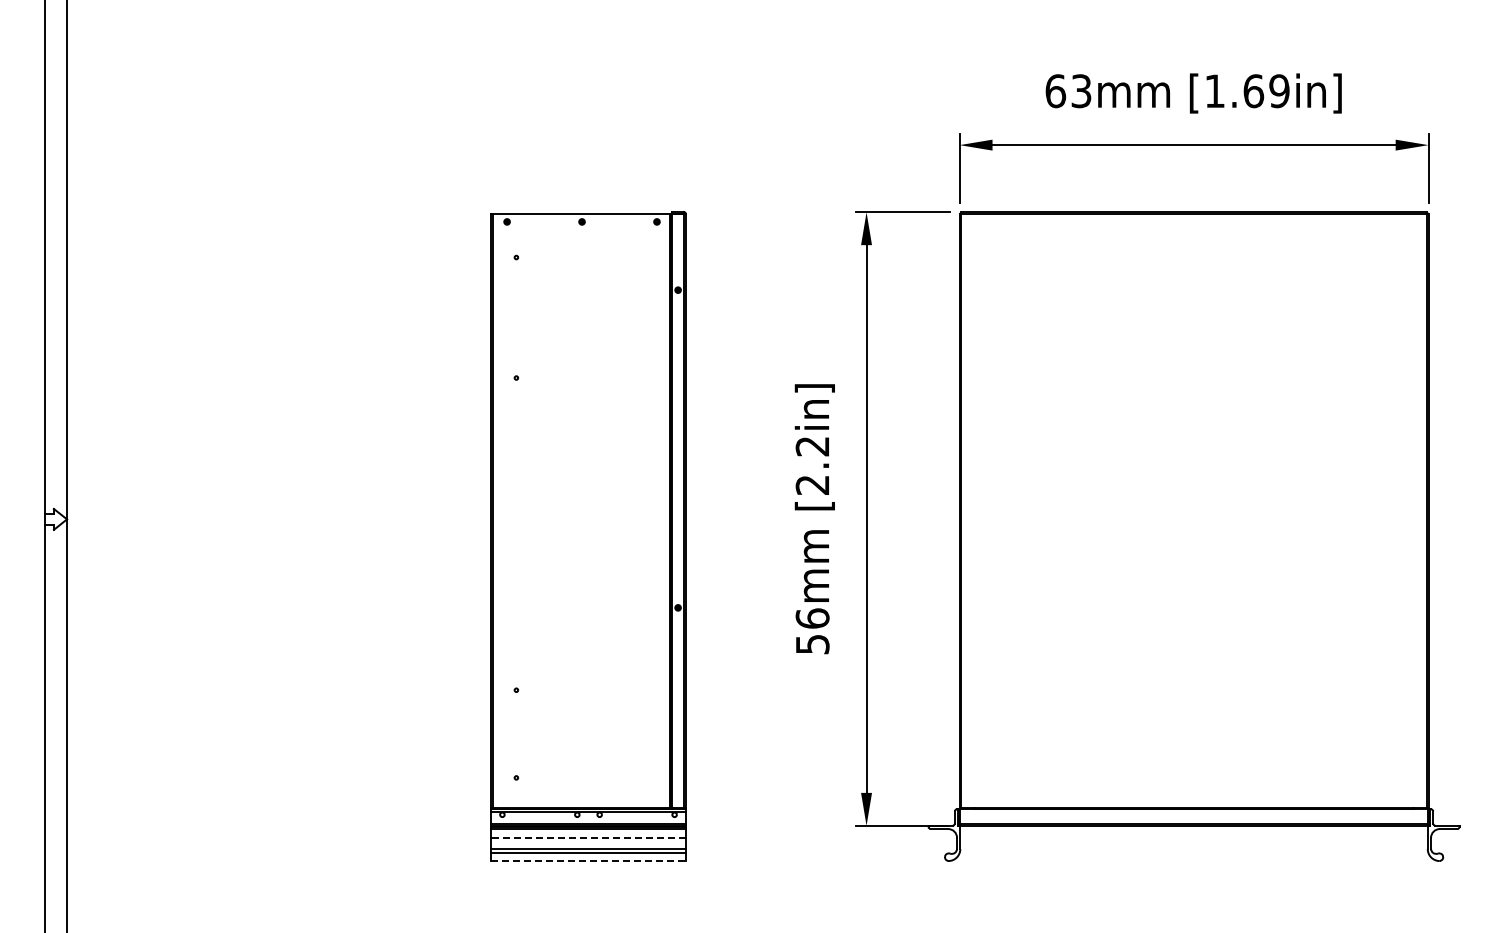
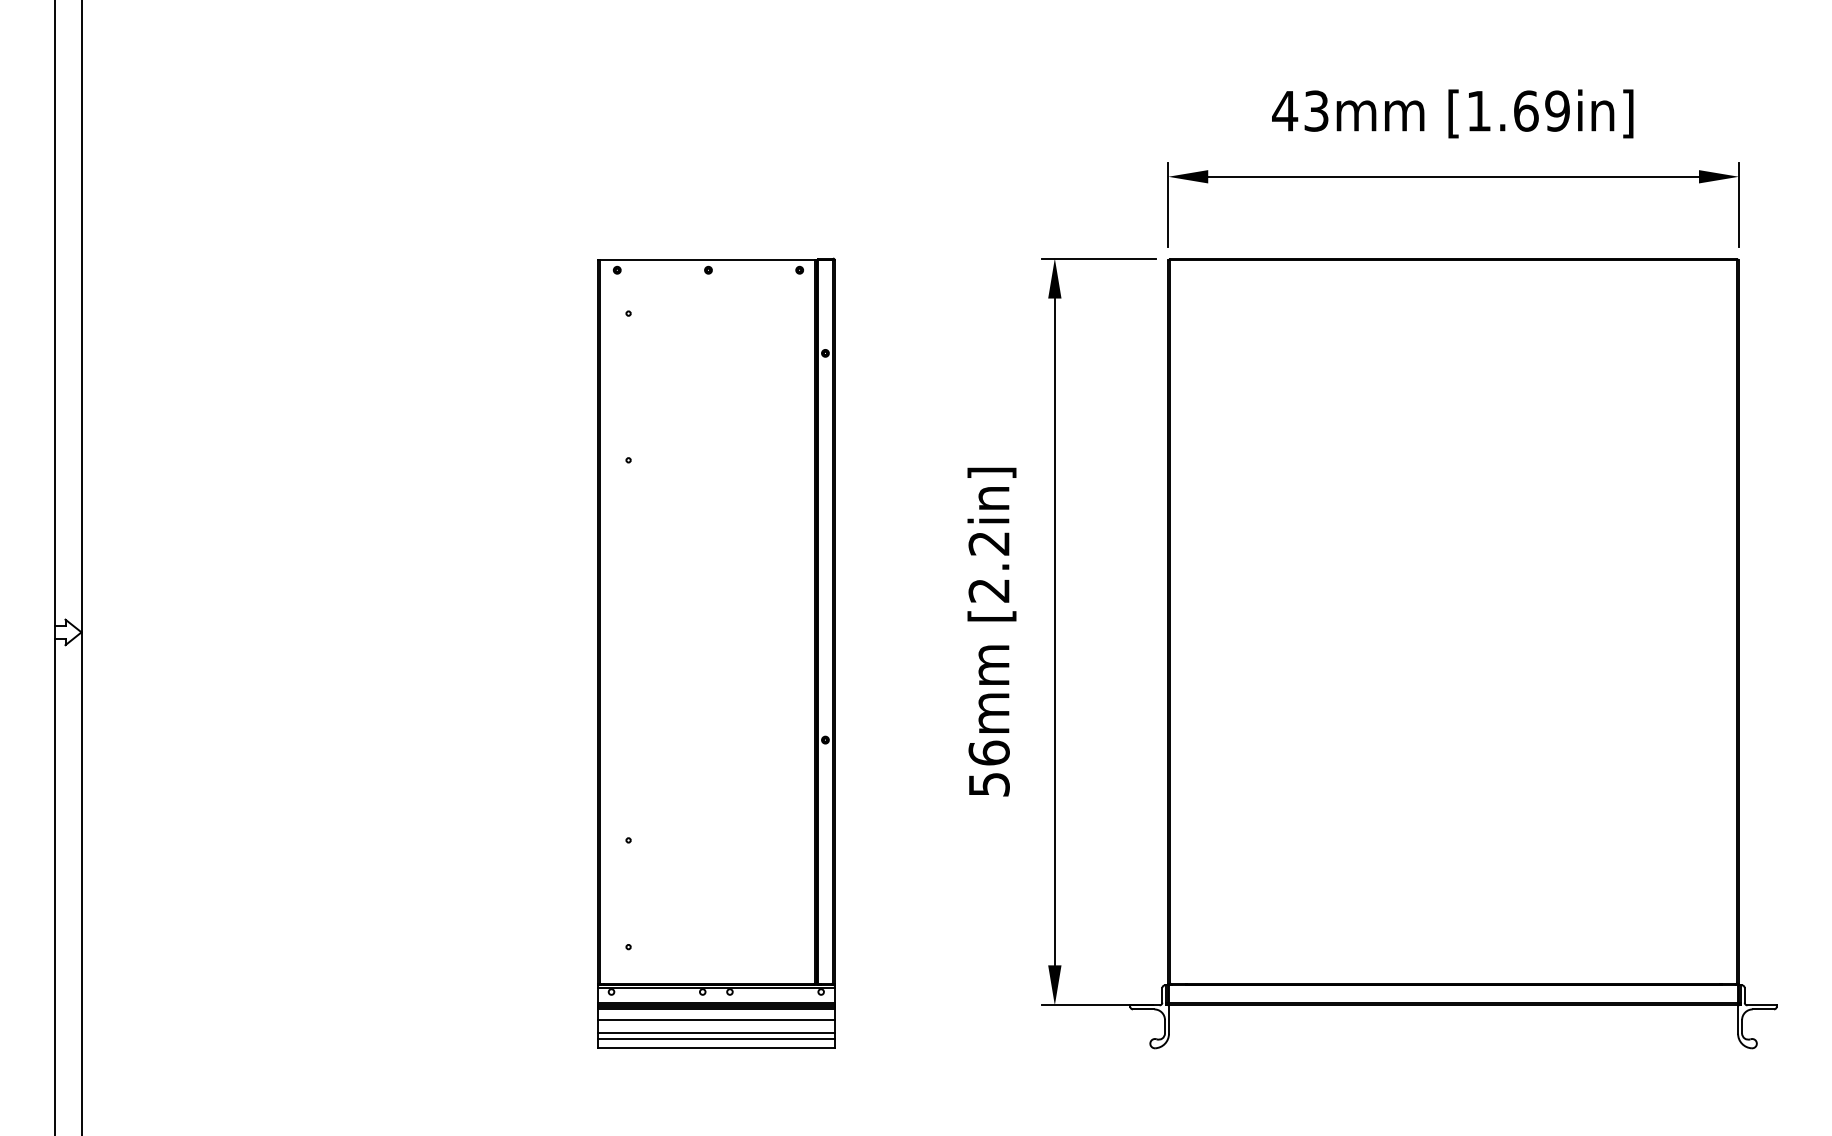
text: (1055, 91) -> (1284, 111), 63mm -> 43mm
line: (588, 837) -> (716, 1019), dashed -> solid
line: (589, 861) -> (717, 1048), dashed -> solid

